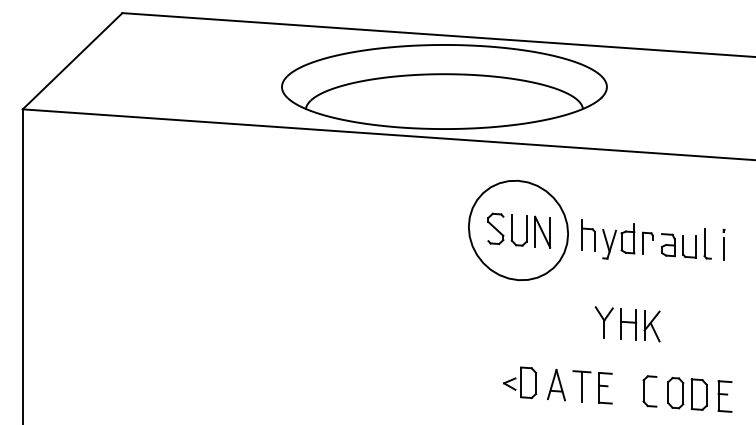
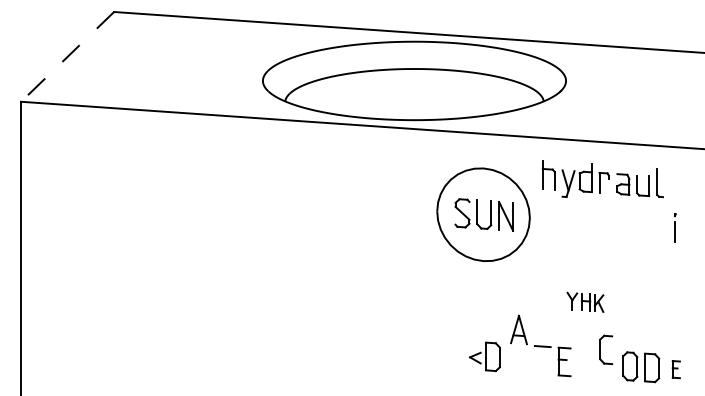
line: (72, 60) -> (67, 56), solid -> dashed
part: (646, 238) -> (602, 178), moved
part: (627, 324) -> (585, 302), size x0.6
part: (555, 384) -> (518, 329), moved
line: (581, 386) -> (542, 360), removed
part: (650, 390) -> (606, 349), moved
part: (725, 396) -> (676, 369), size x0.6

